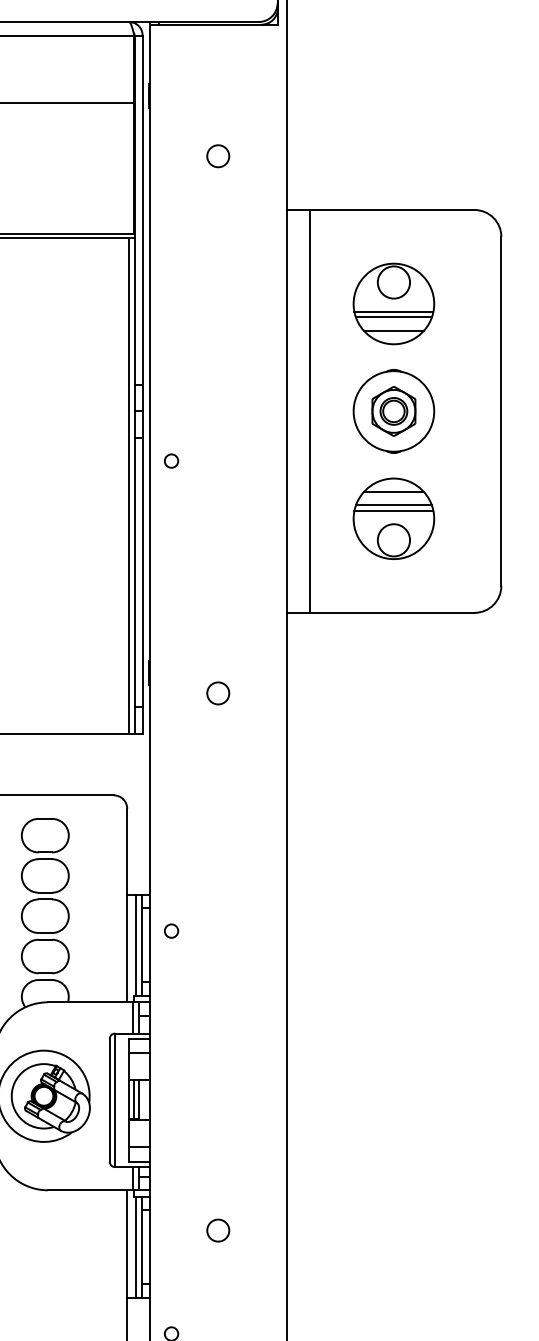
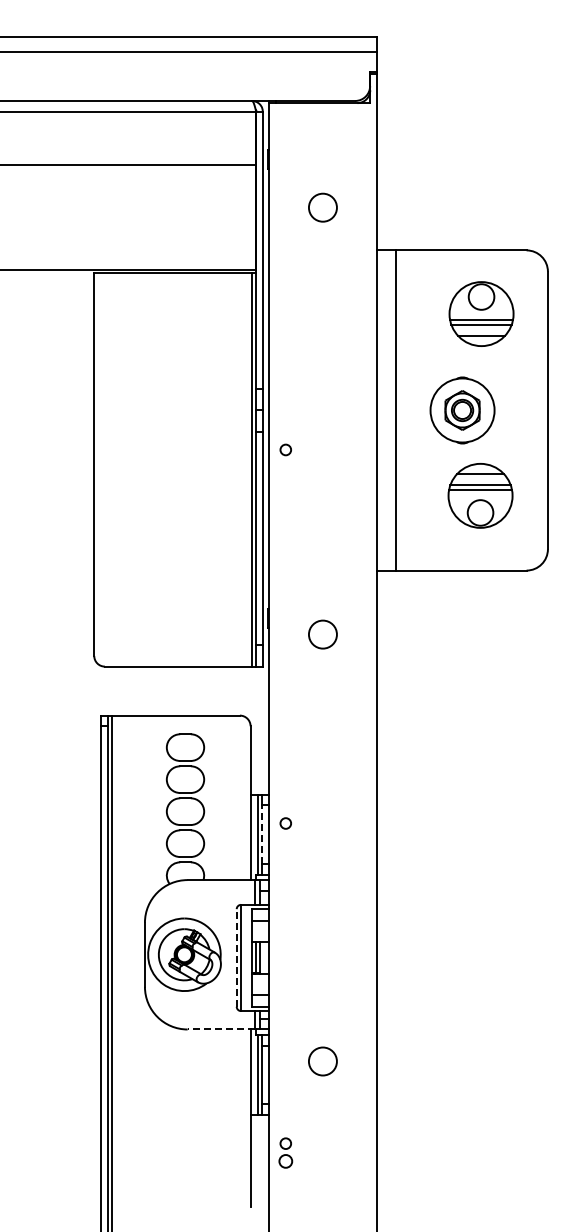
circle: (217, 156) -> (322, 207), size x1.6
part: (393, 303) -> (481, 313), moved
part: (393, 518) -> (480, 495), moved
circle: (217, 693) -> (322, 634), size x1.6
line: (142, 944) -> (262, 834), solid -> dashed
line: (109, 1099) -> (236, 957), solid -> dashed
line: (90, 1190) -> (221, 1029), solid -> dashed
circle: (217, 1230) -> (322, 1061), size x1.6

